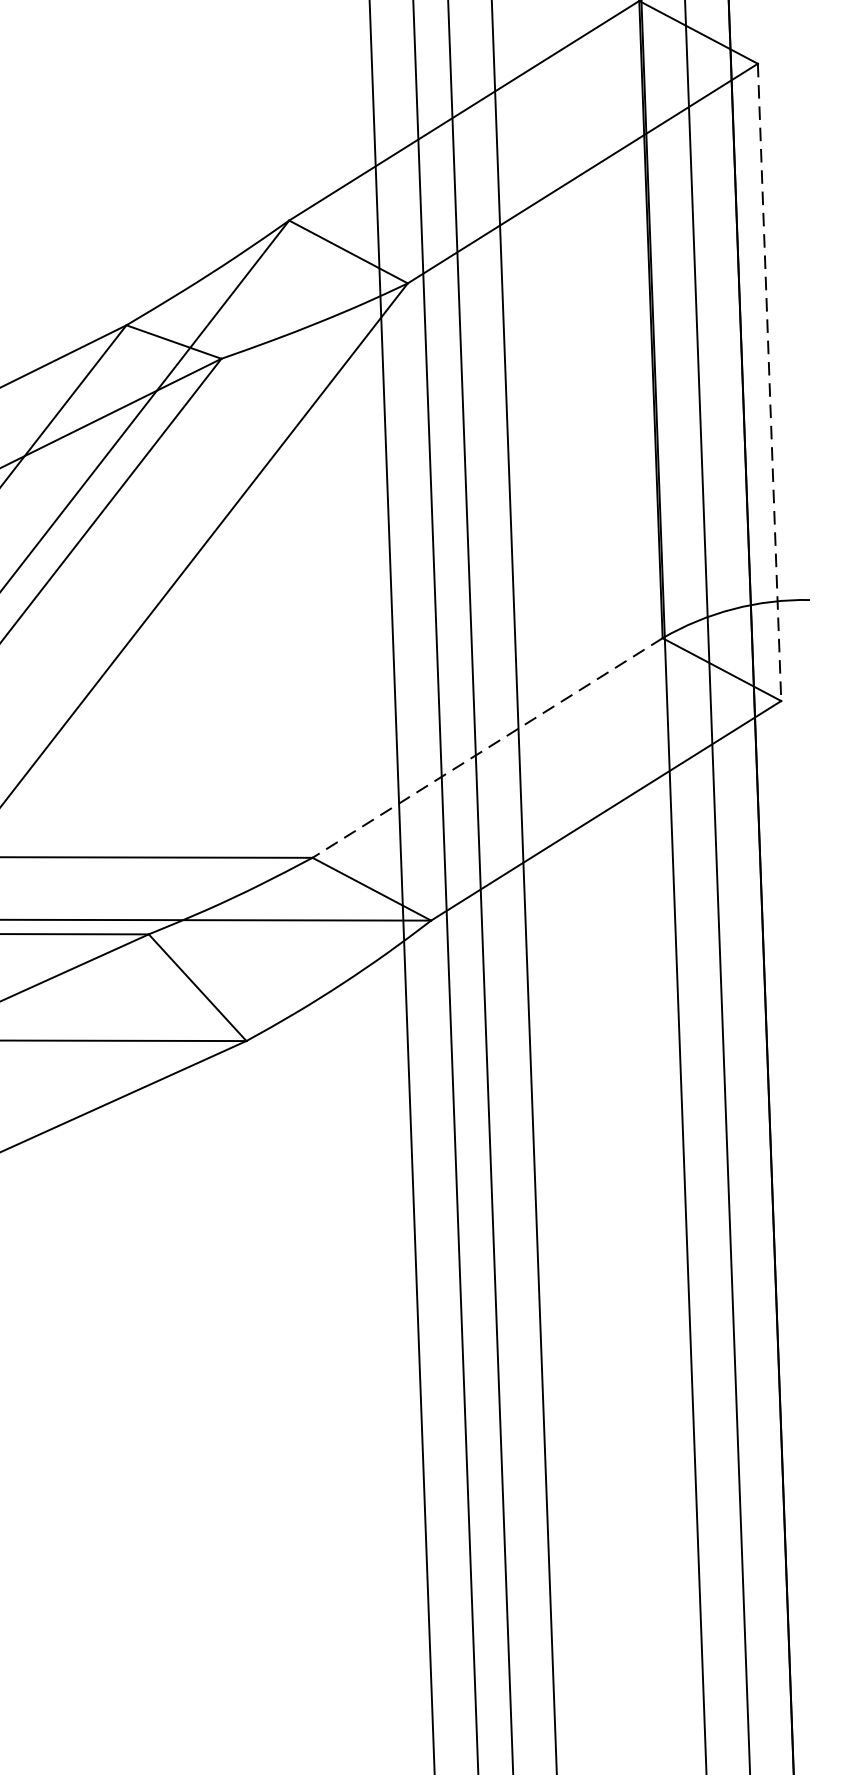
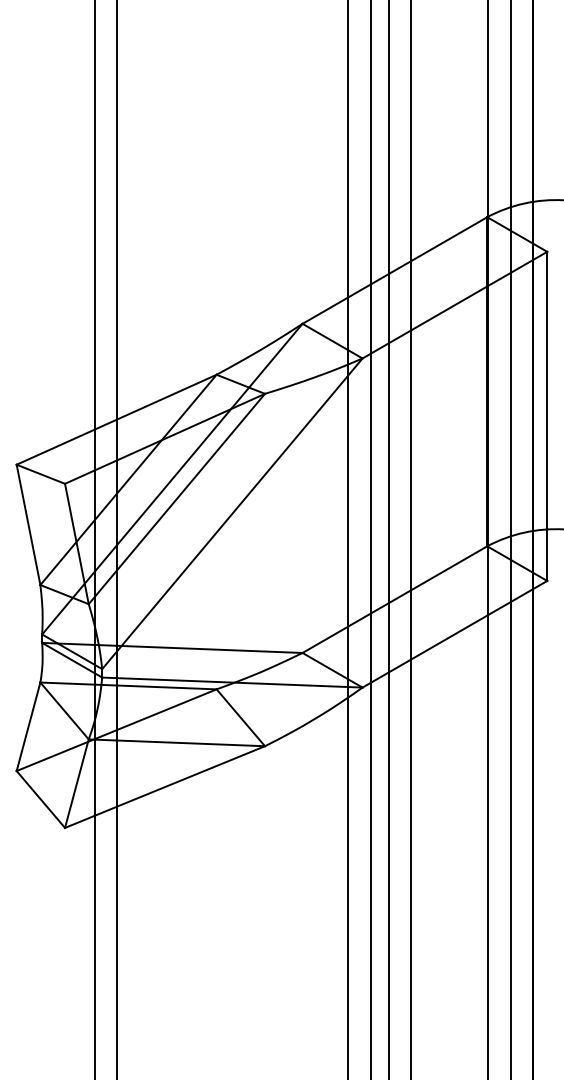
line: (769, 382) -> (547, 416), dashed -> solid
line: (486, 747) -> (394, 599), dashed -> solid

